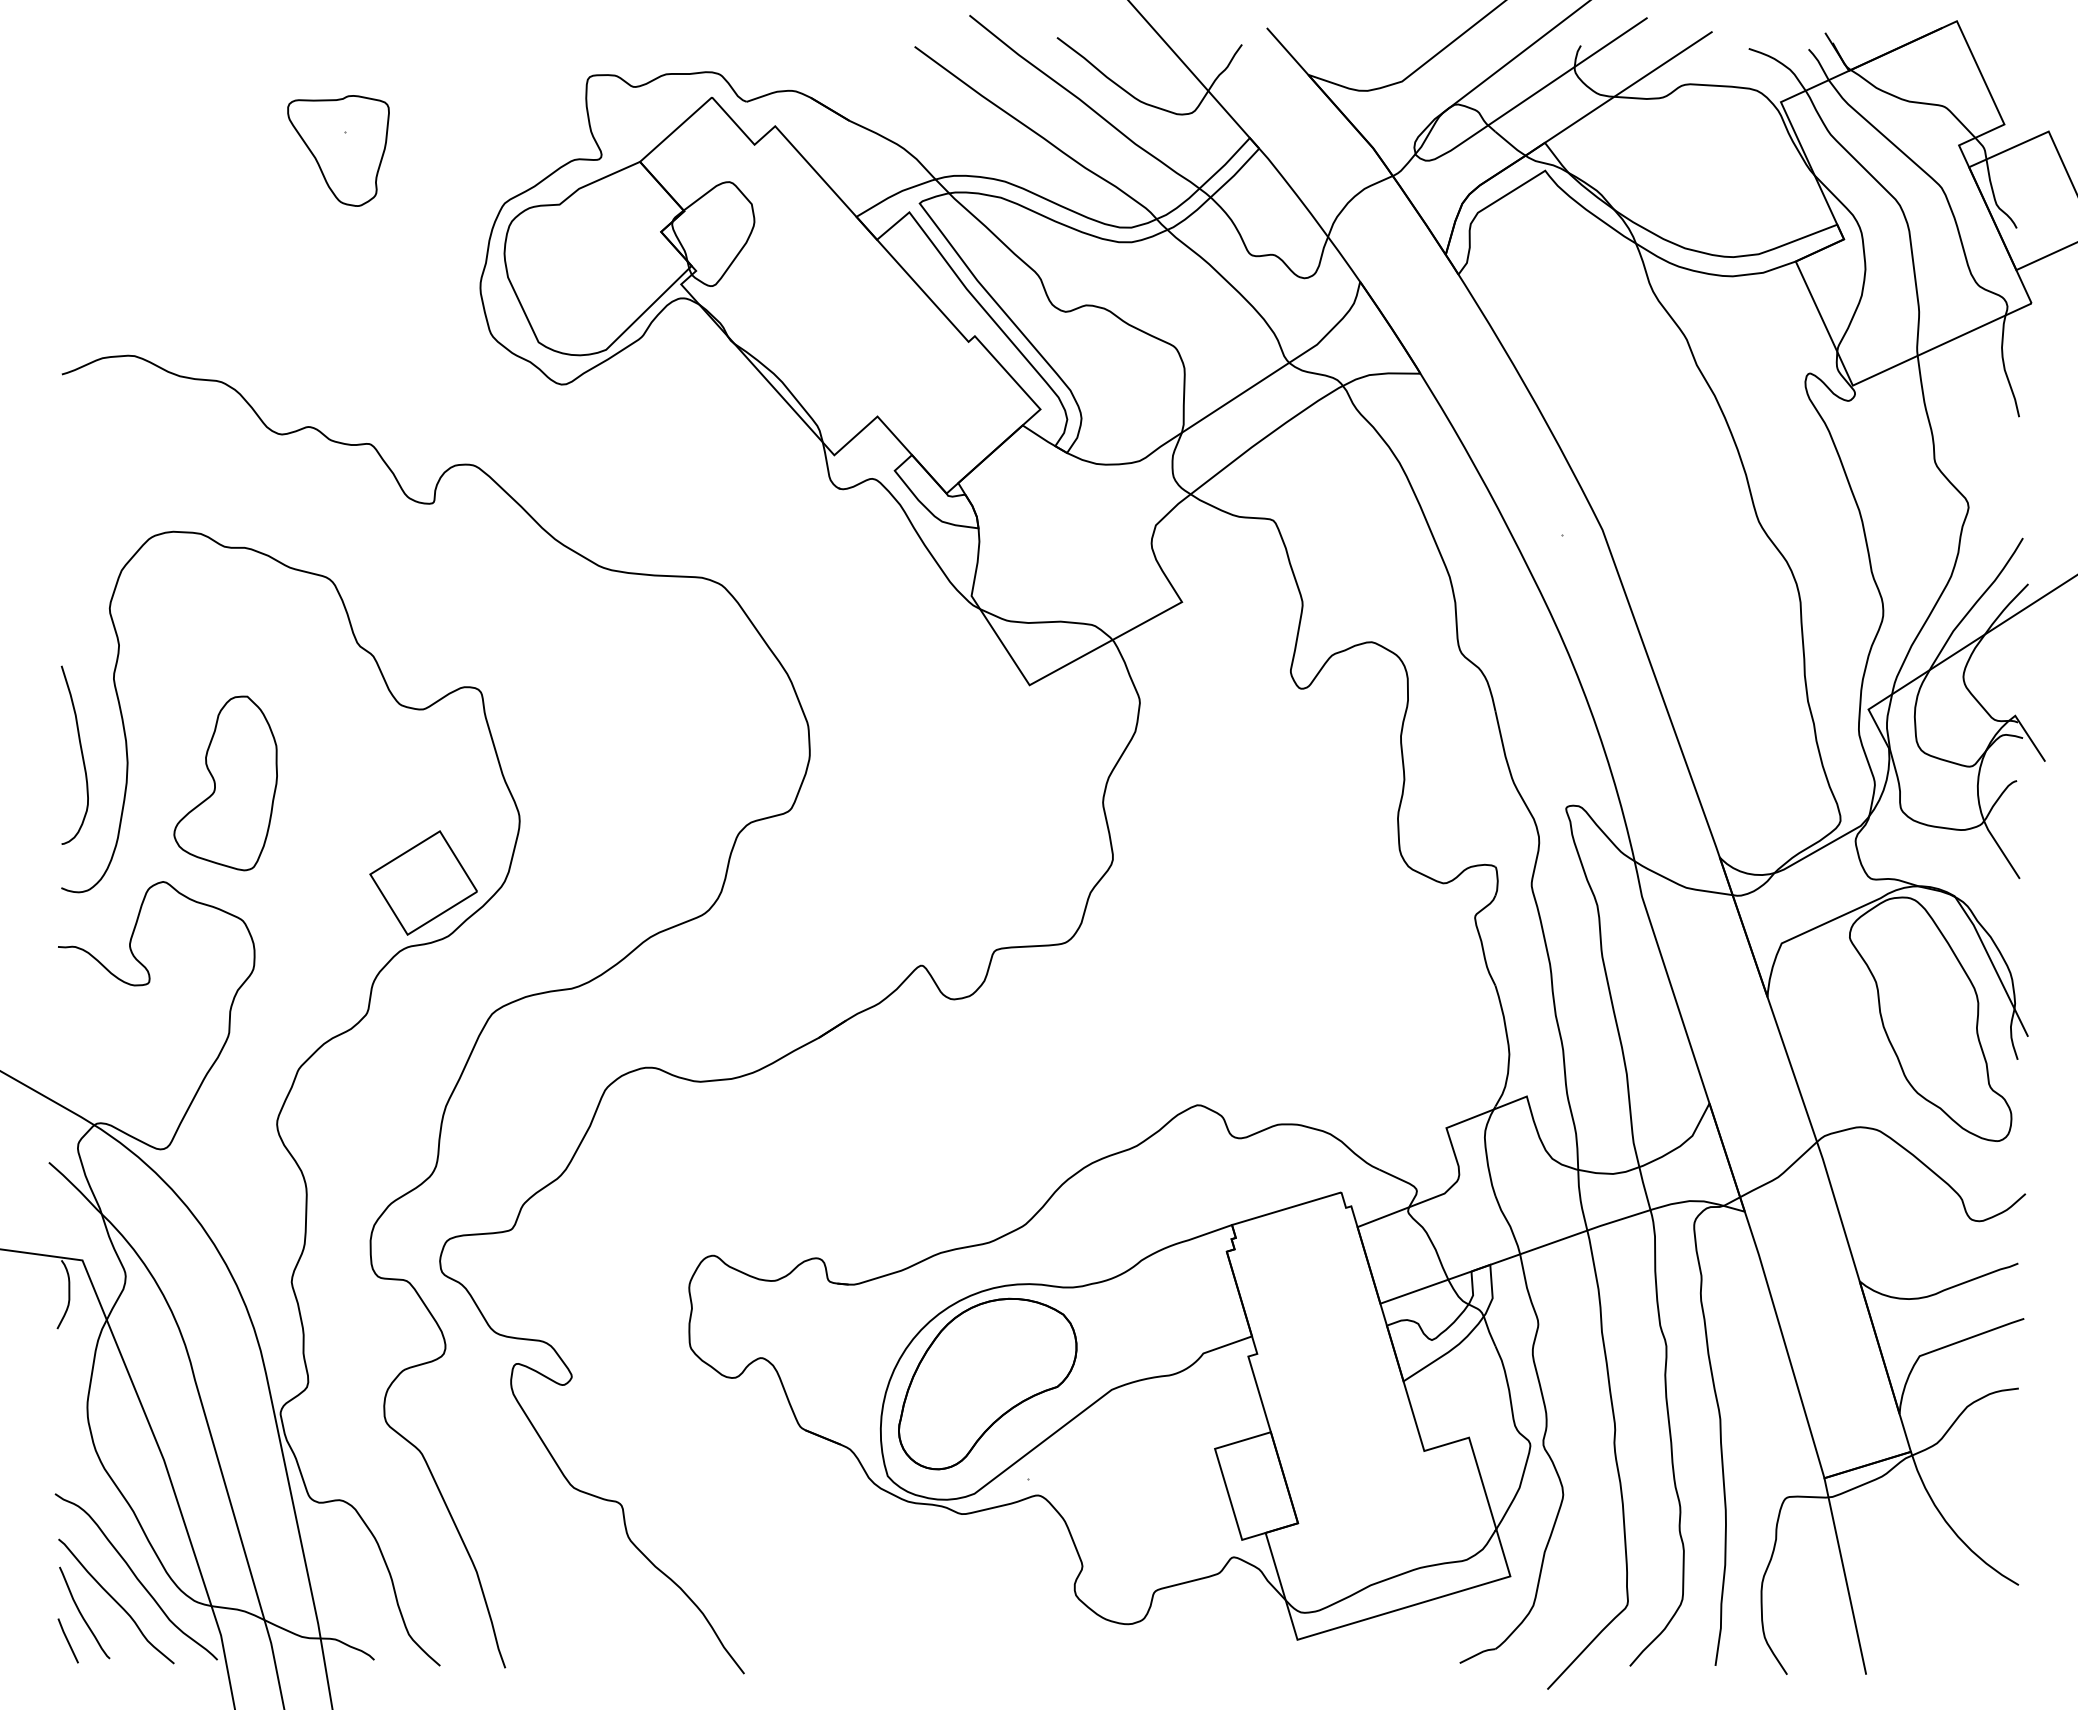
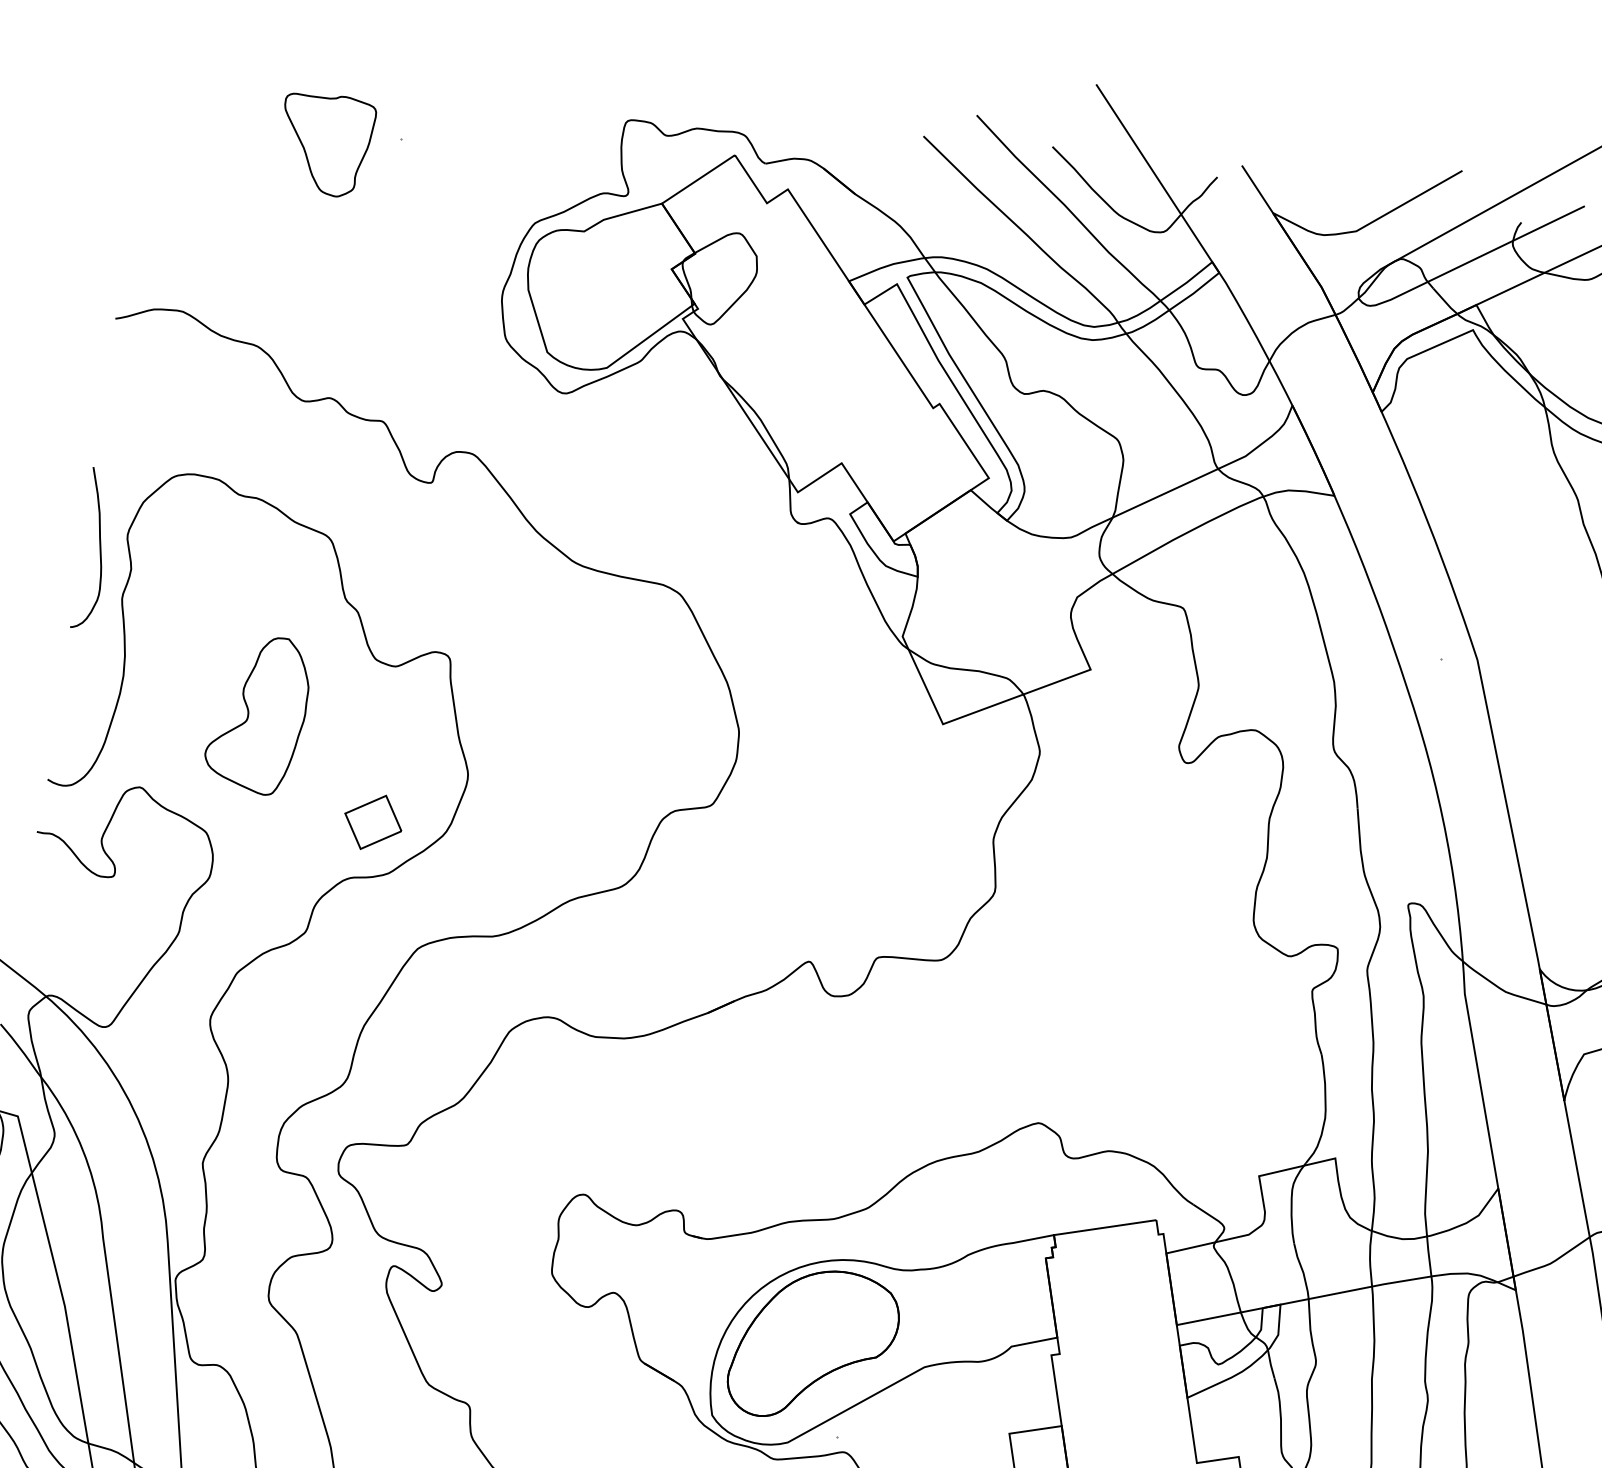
part: (338, 150) -> (325, 144), moved
curve: (81, 754) -> (99, 549), moved
part: (225, 783) -> (257, 714), moved
part: (423, 882) -> (373, 821), size x0.6

